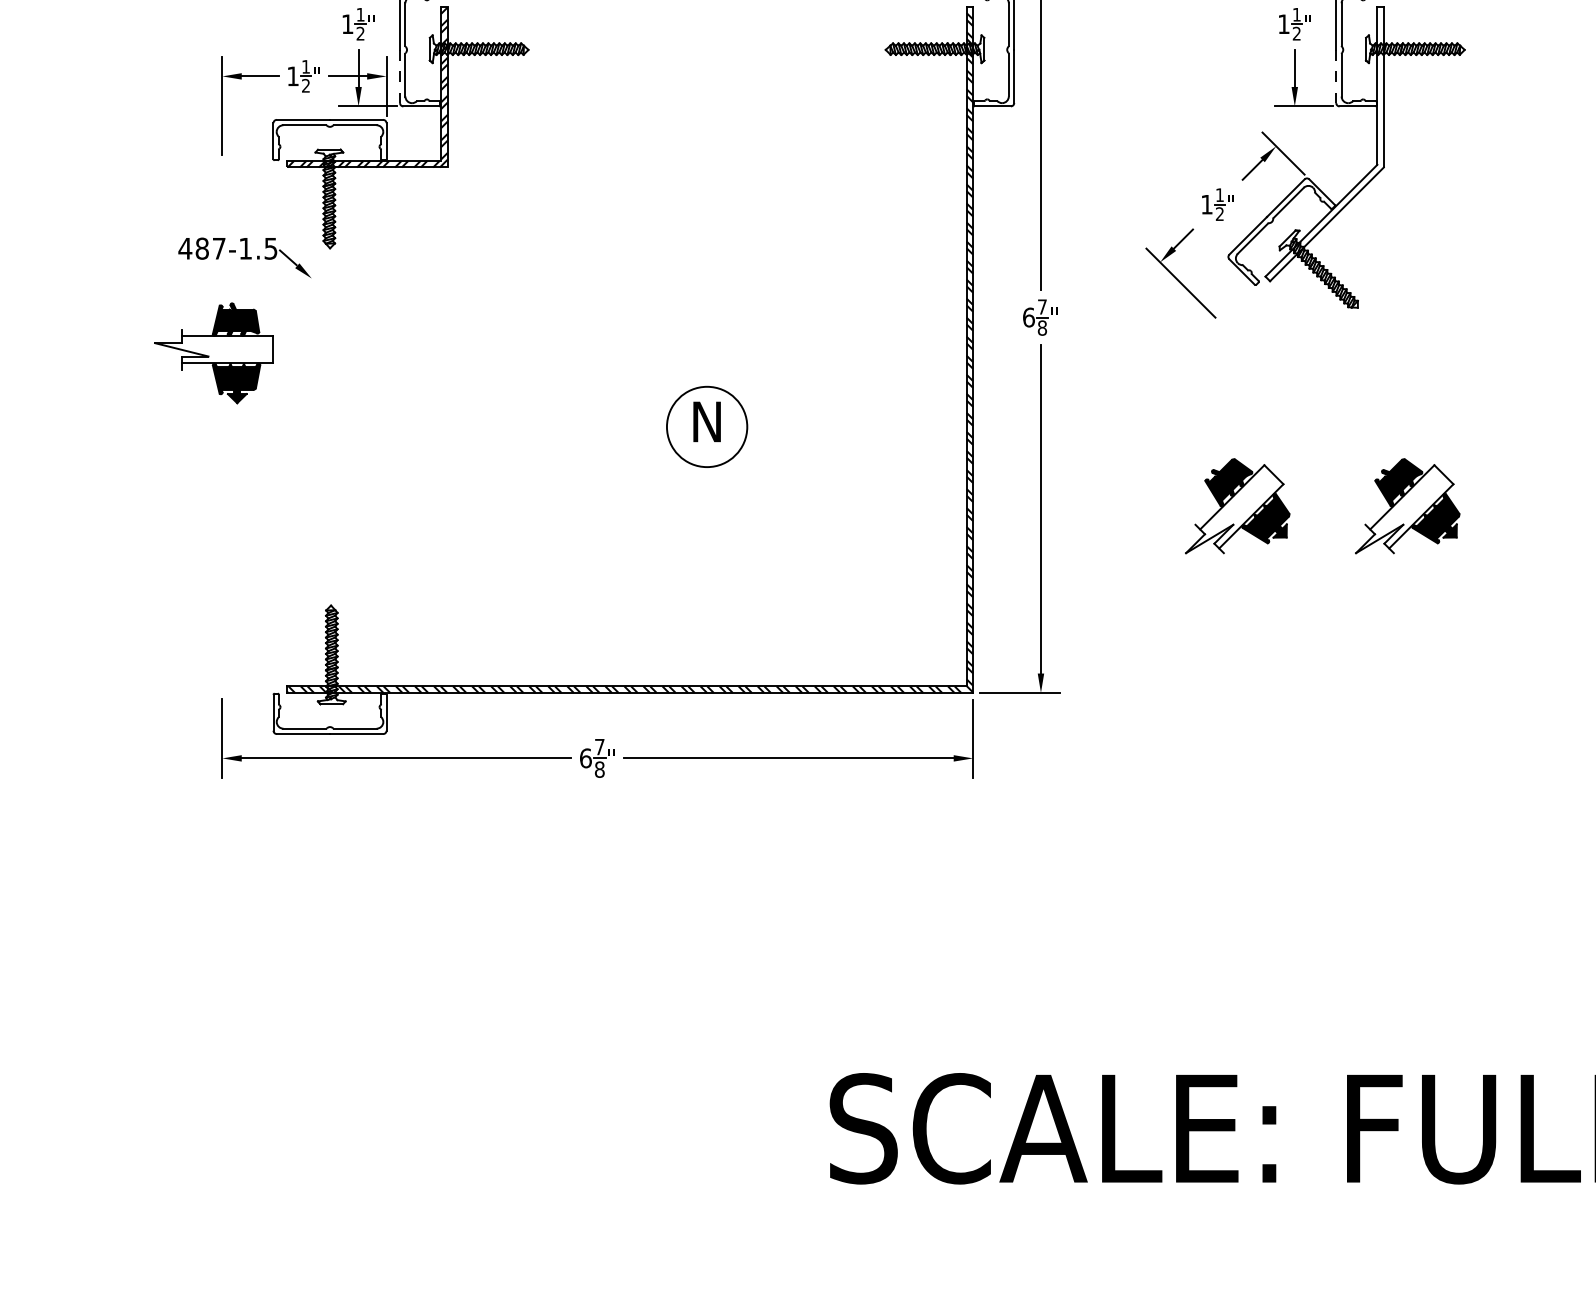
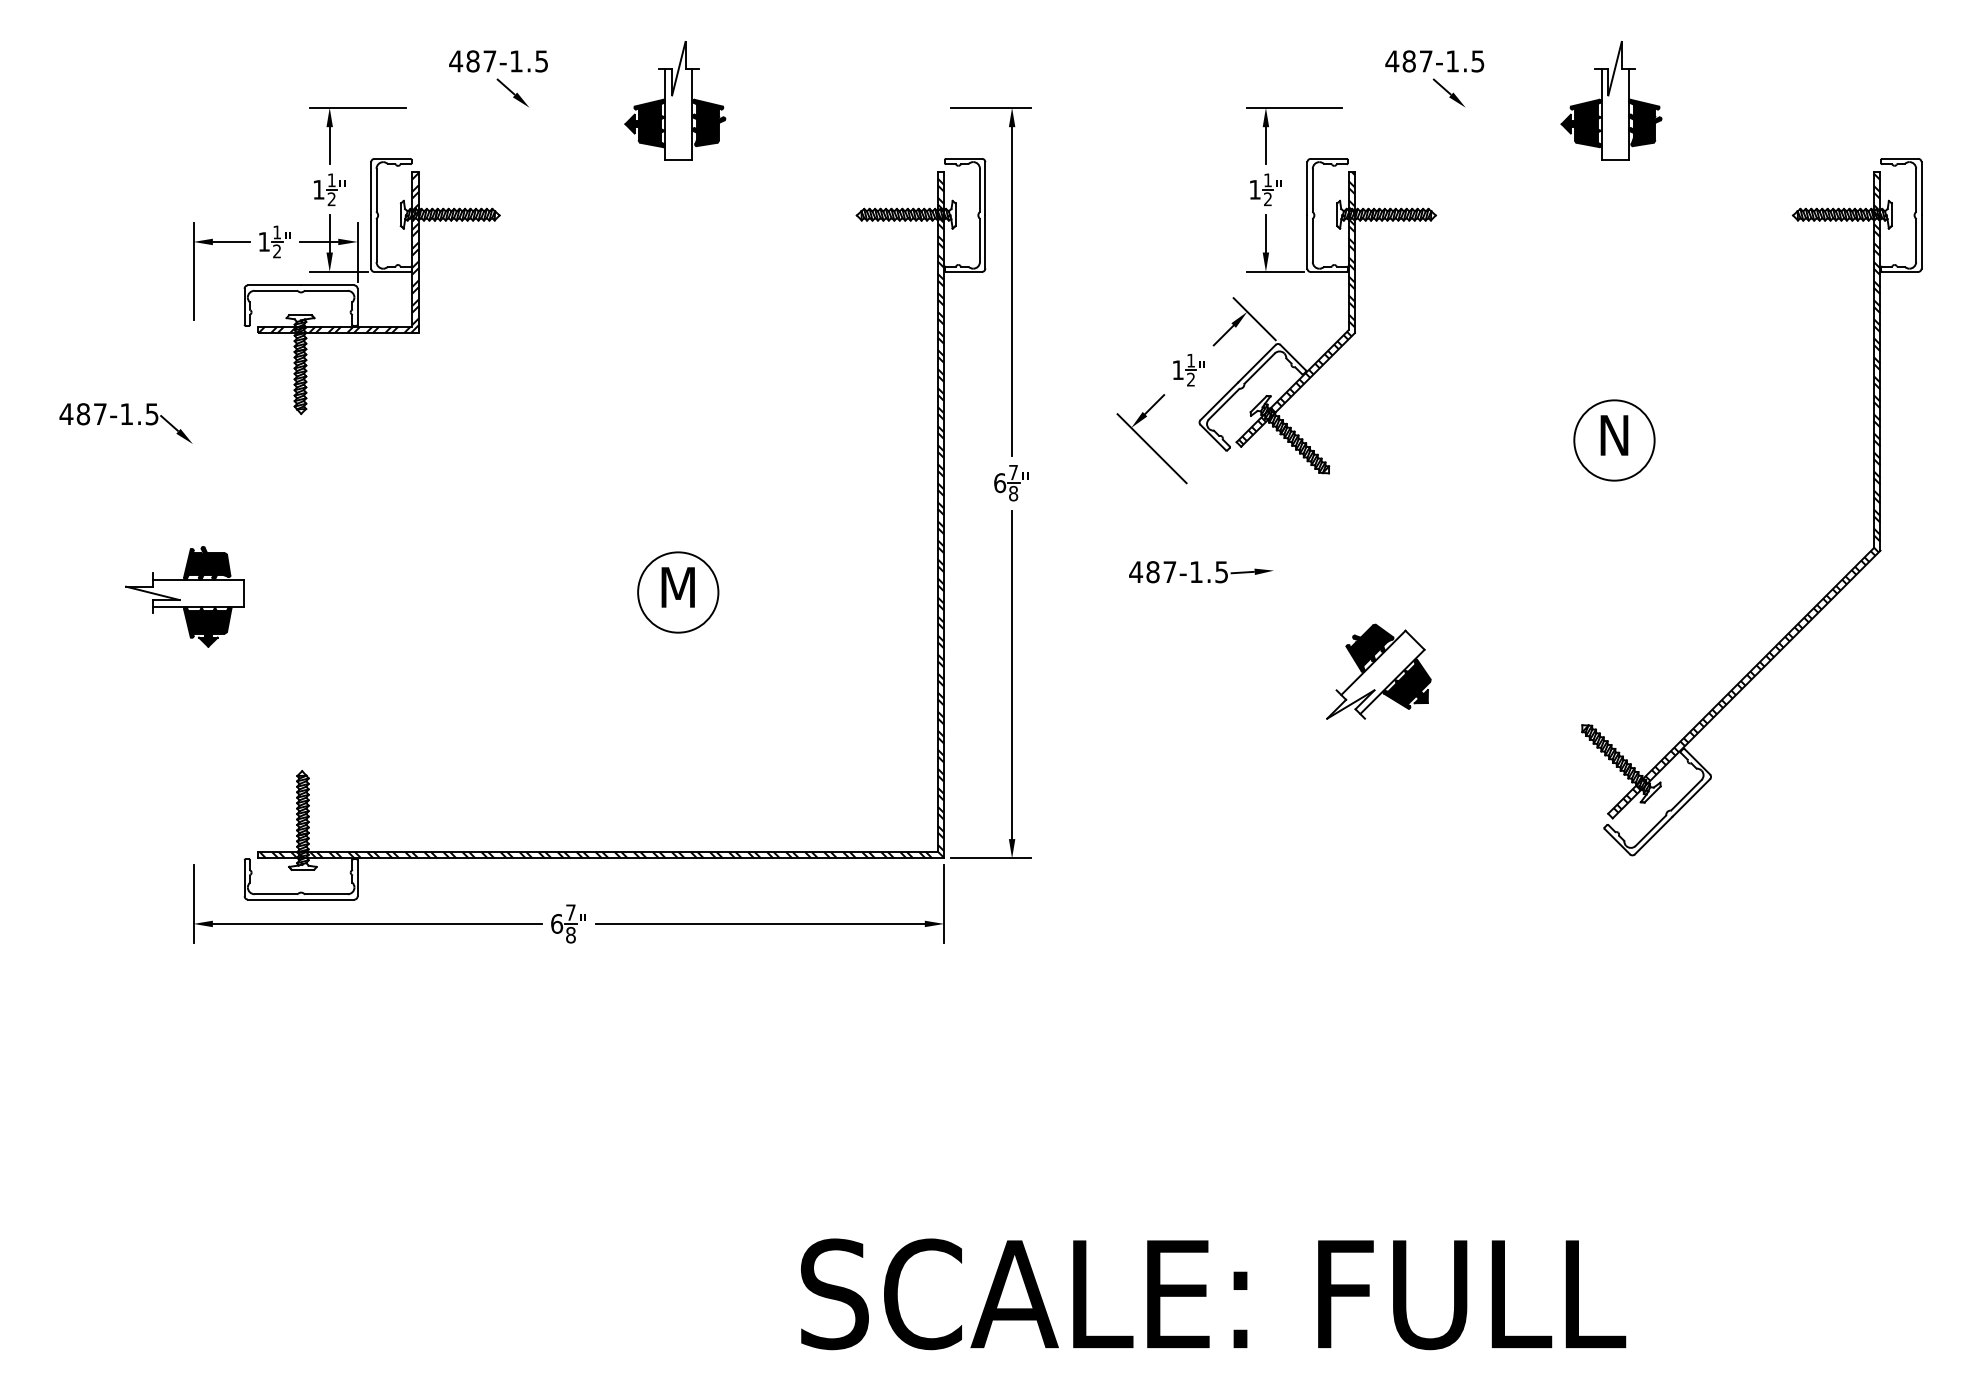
line: (400, 76) -> (371, 242), dashed -> solid
line: (1336, 76) -> (1307, 242), dashed -> solid
hatch: (1325, 142) -> (1296, 308), added
part: (244, 257) -> (125, 423), moved
part: (213, 352) -> (184, 596), moved
part: (1230, 406) -> (1201, 572), added
text: (706, 421) -> (677, 587), N -> M
part: (1237, 505) -> (1208, 671), removed

